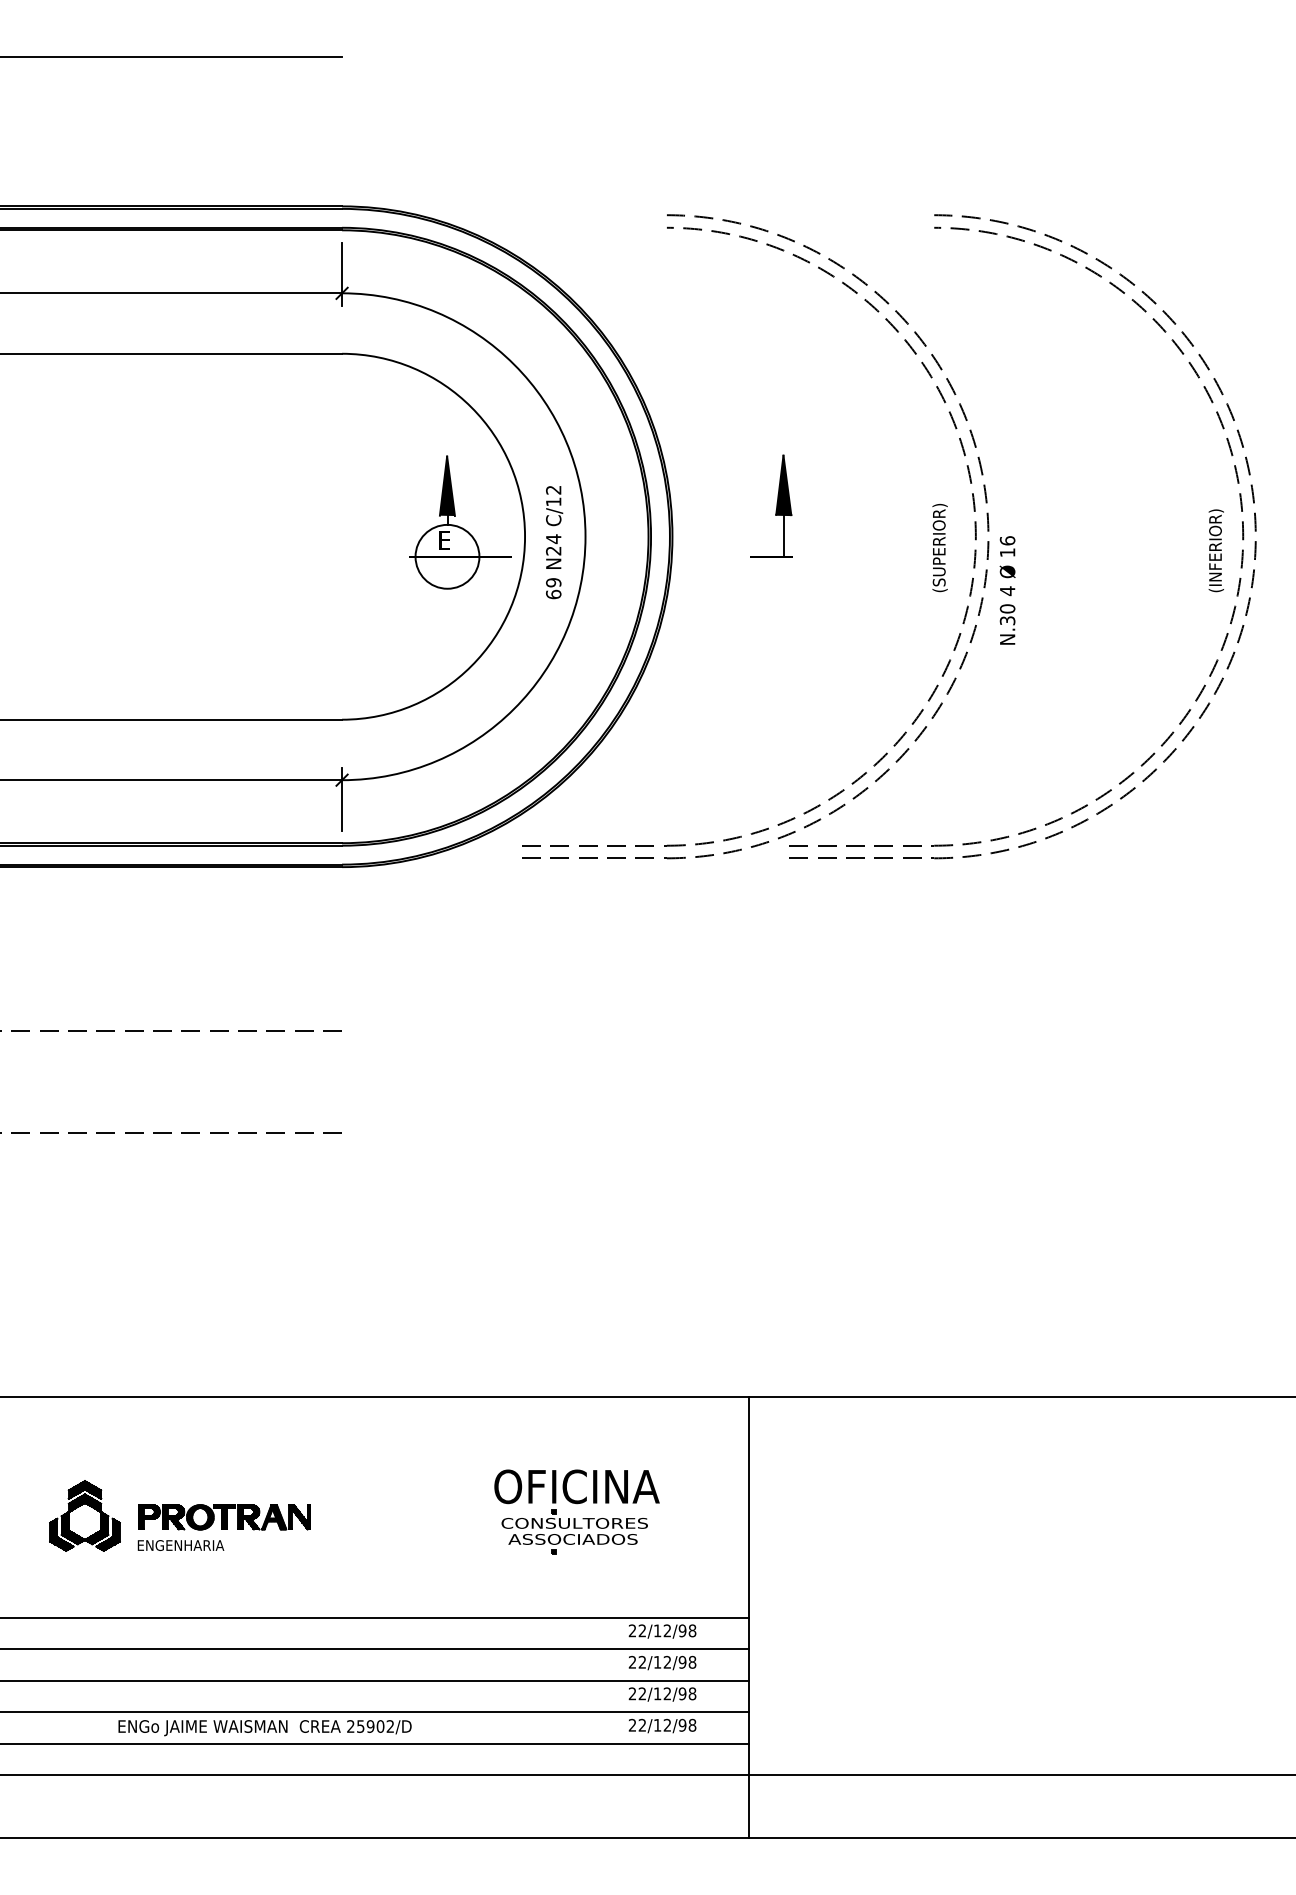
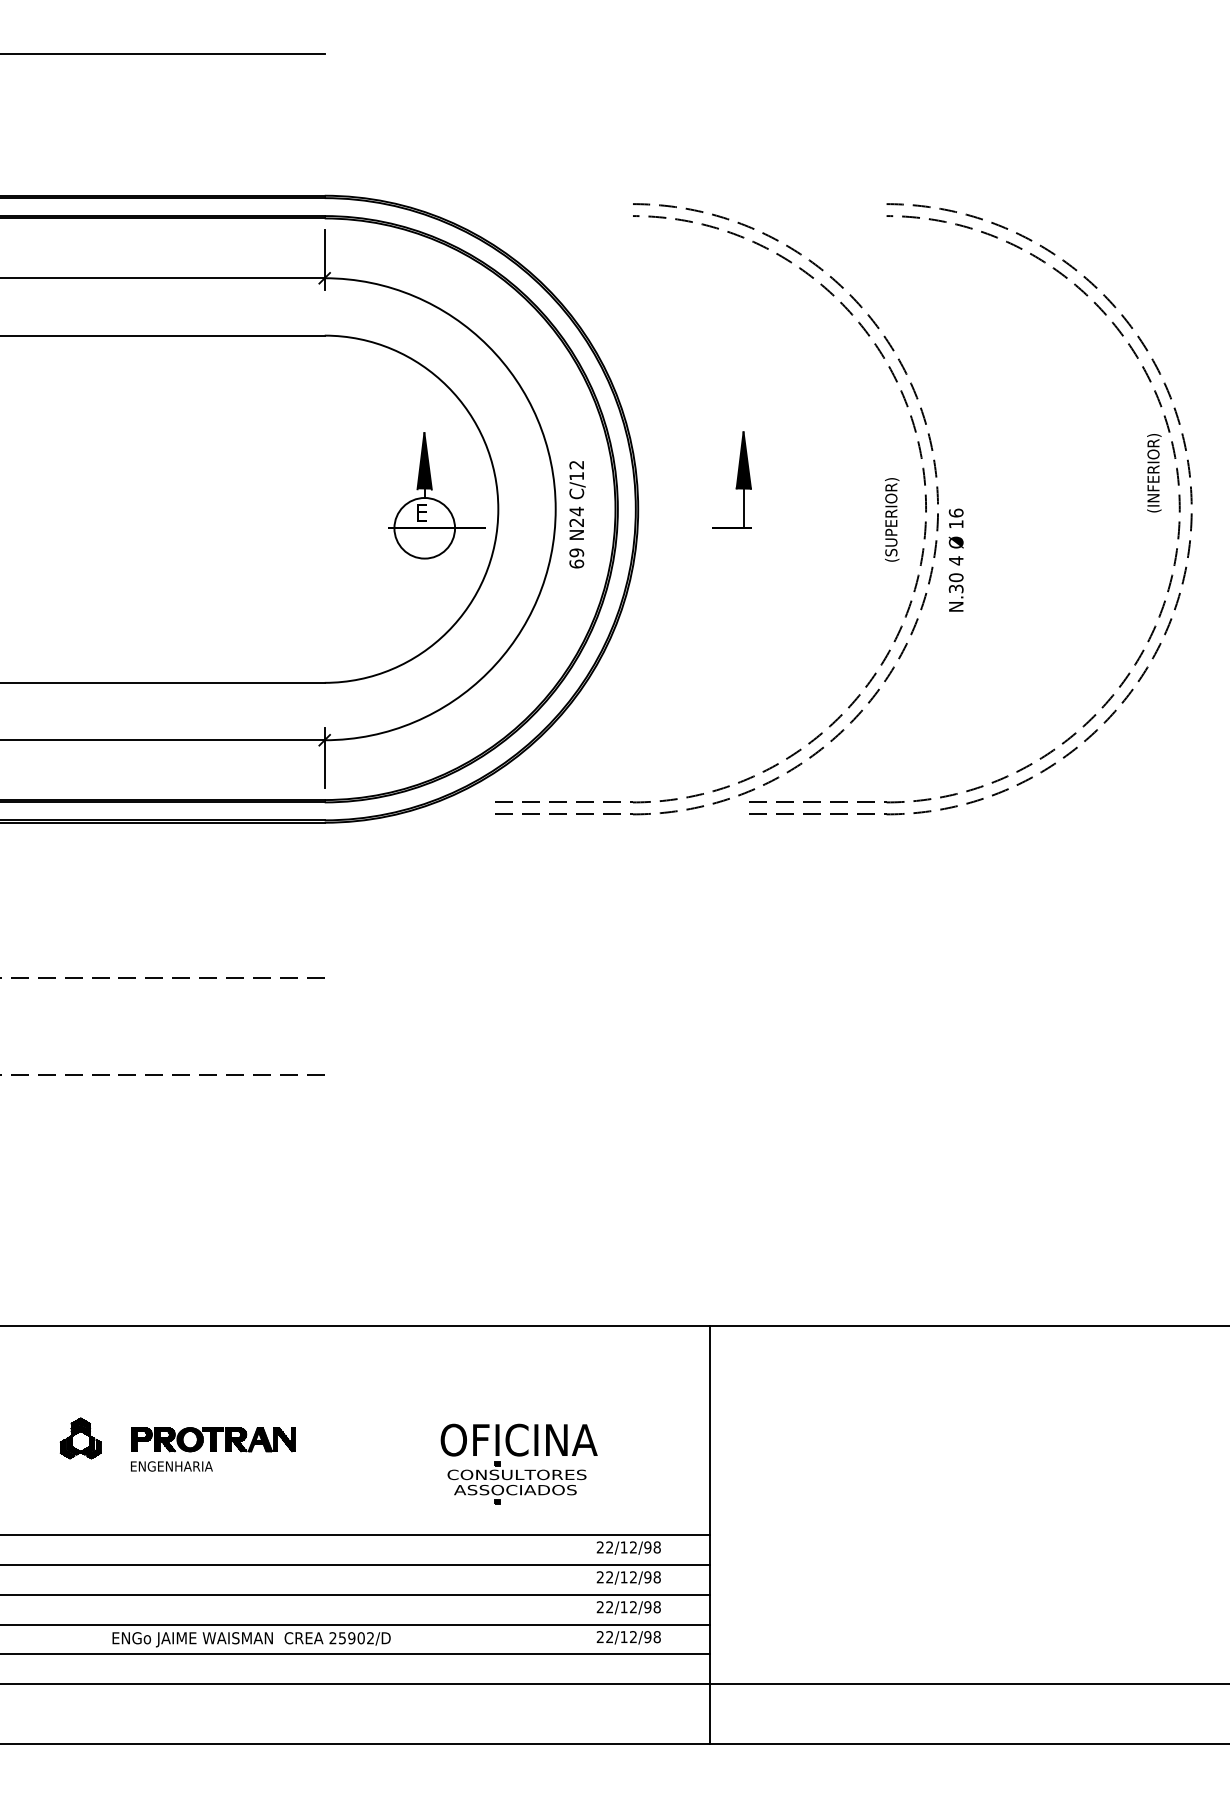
text: (554, 542) -> (577, 514), moved
text: (1215, 550) -> (1153, 472), moved
part: (576, 1504) -> (518, 1456), moved
part: (84, 1515) -> (80, 1437), size x0.6

